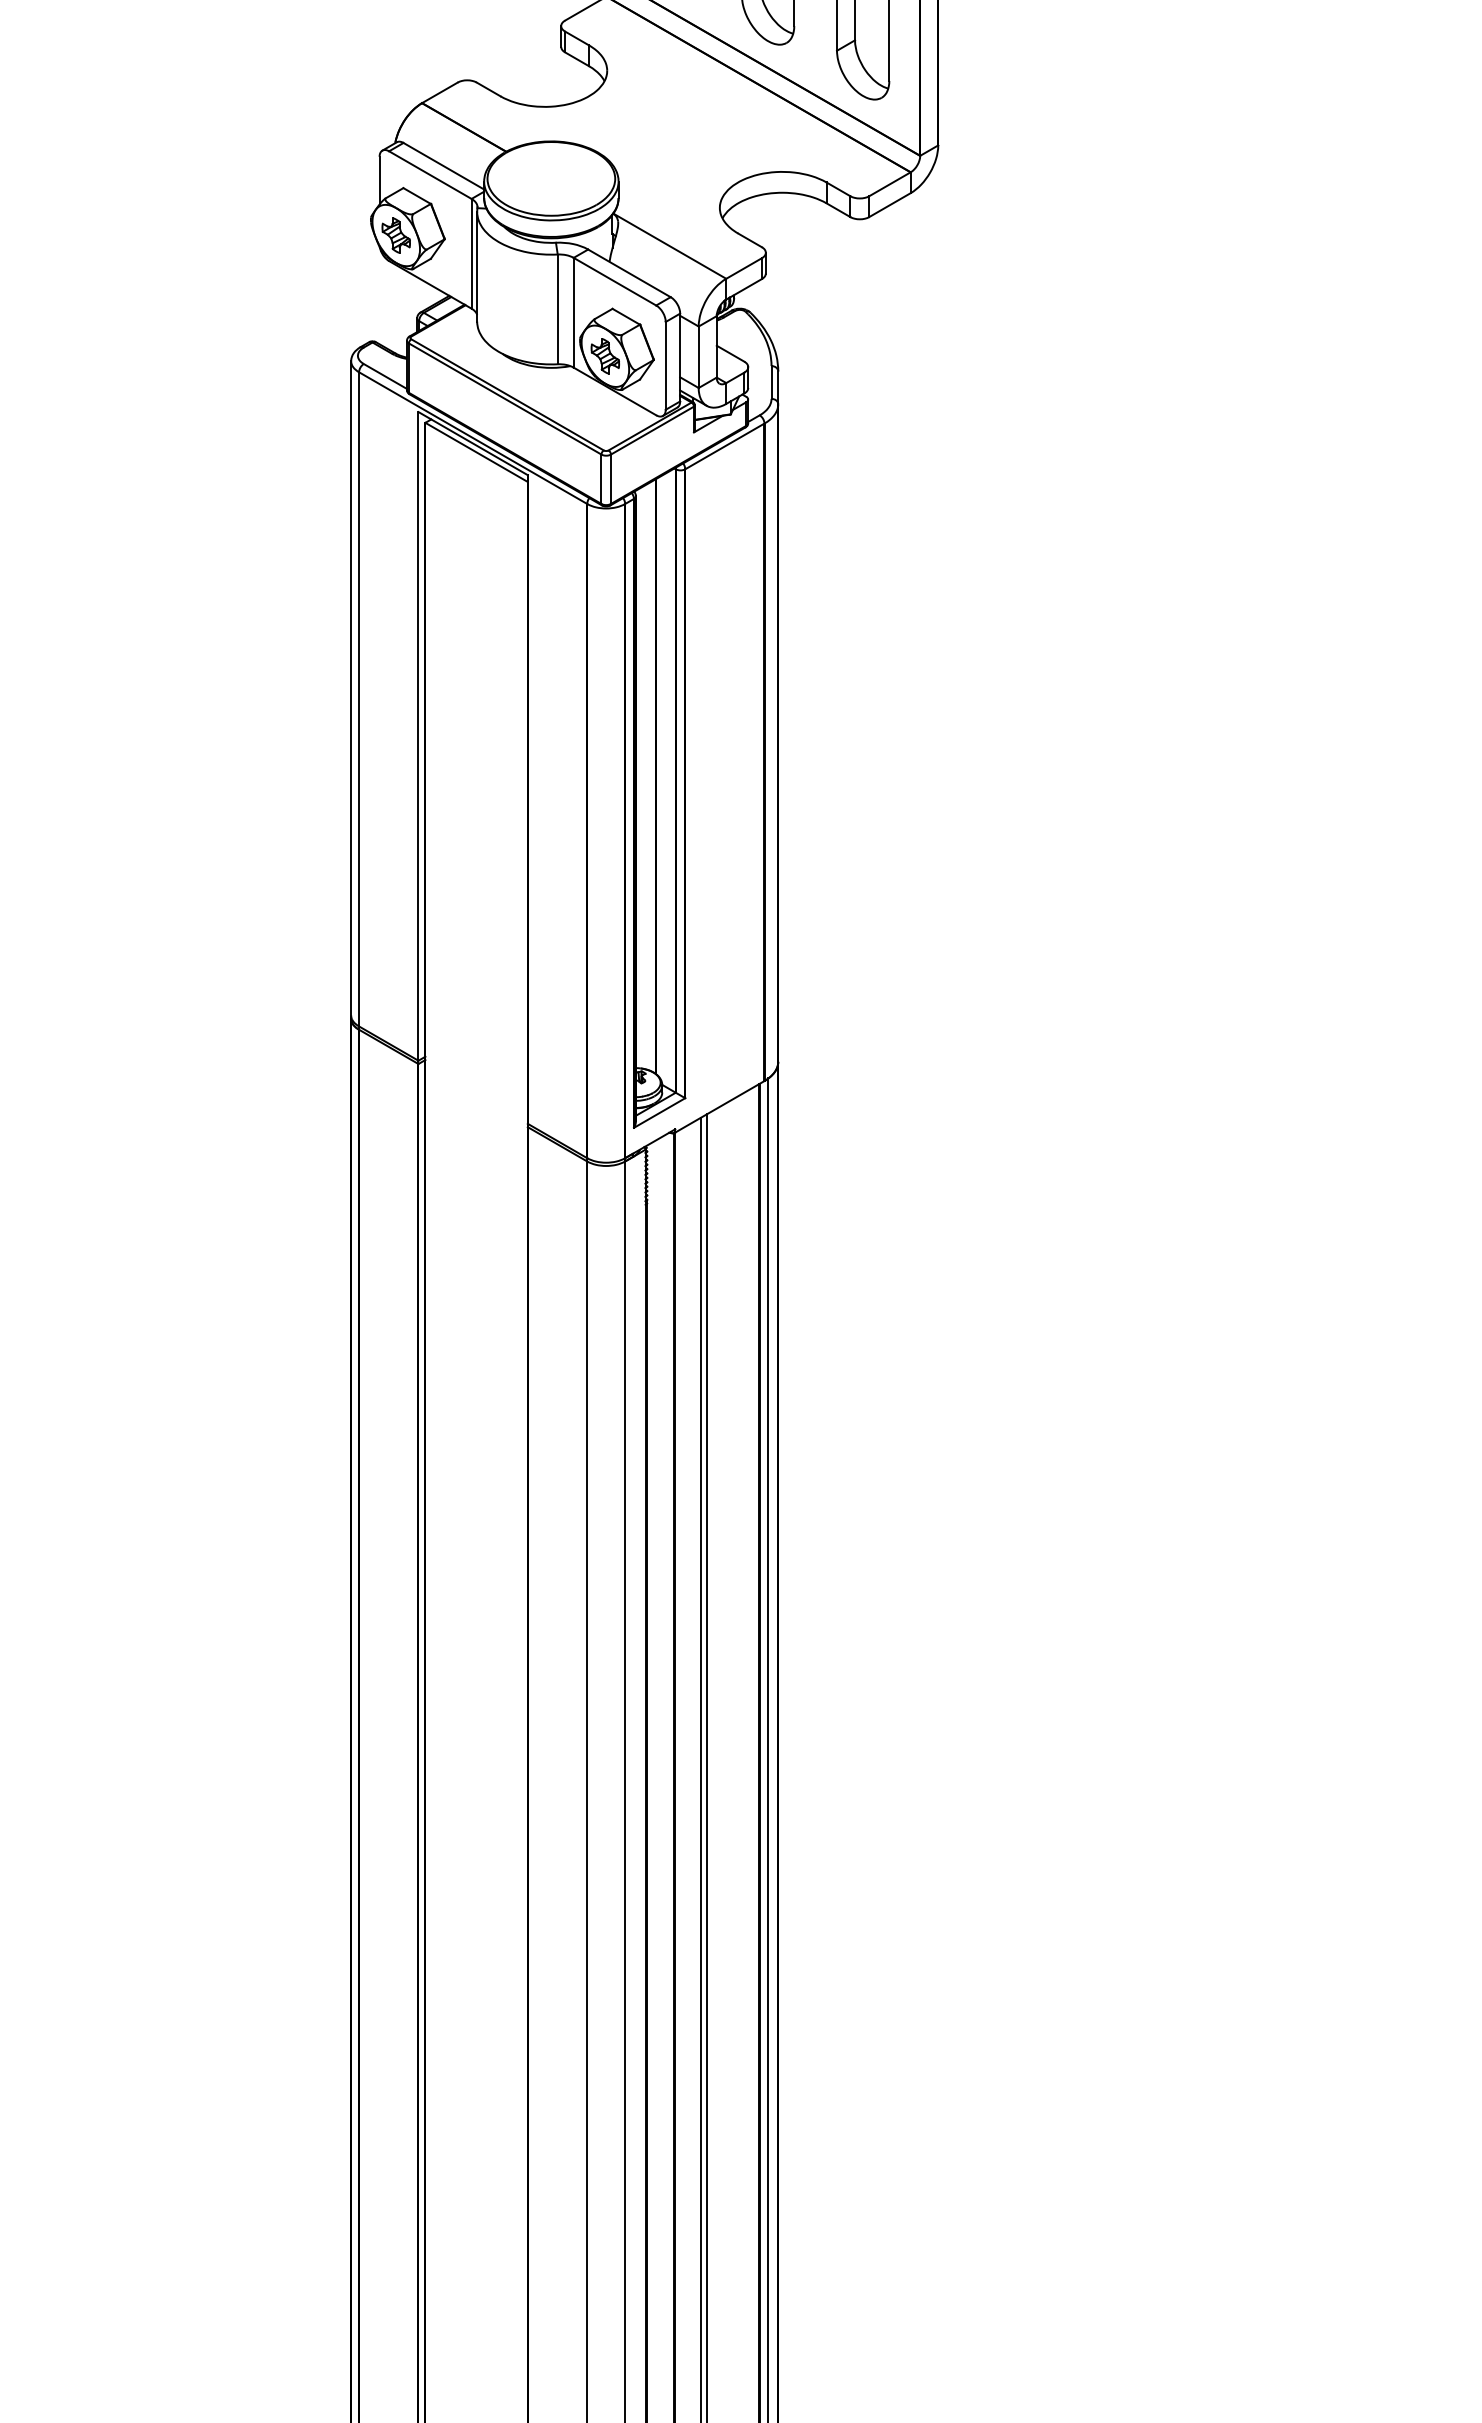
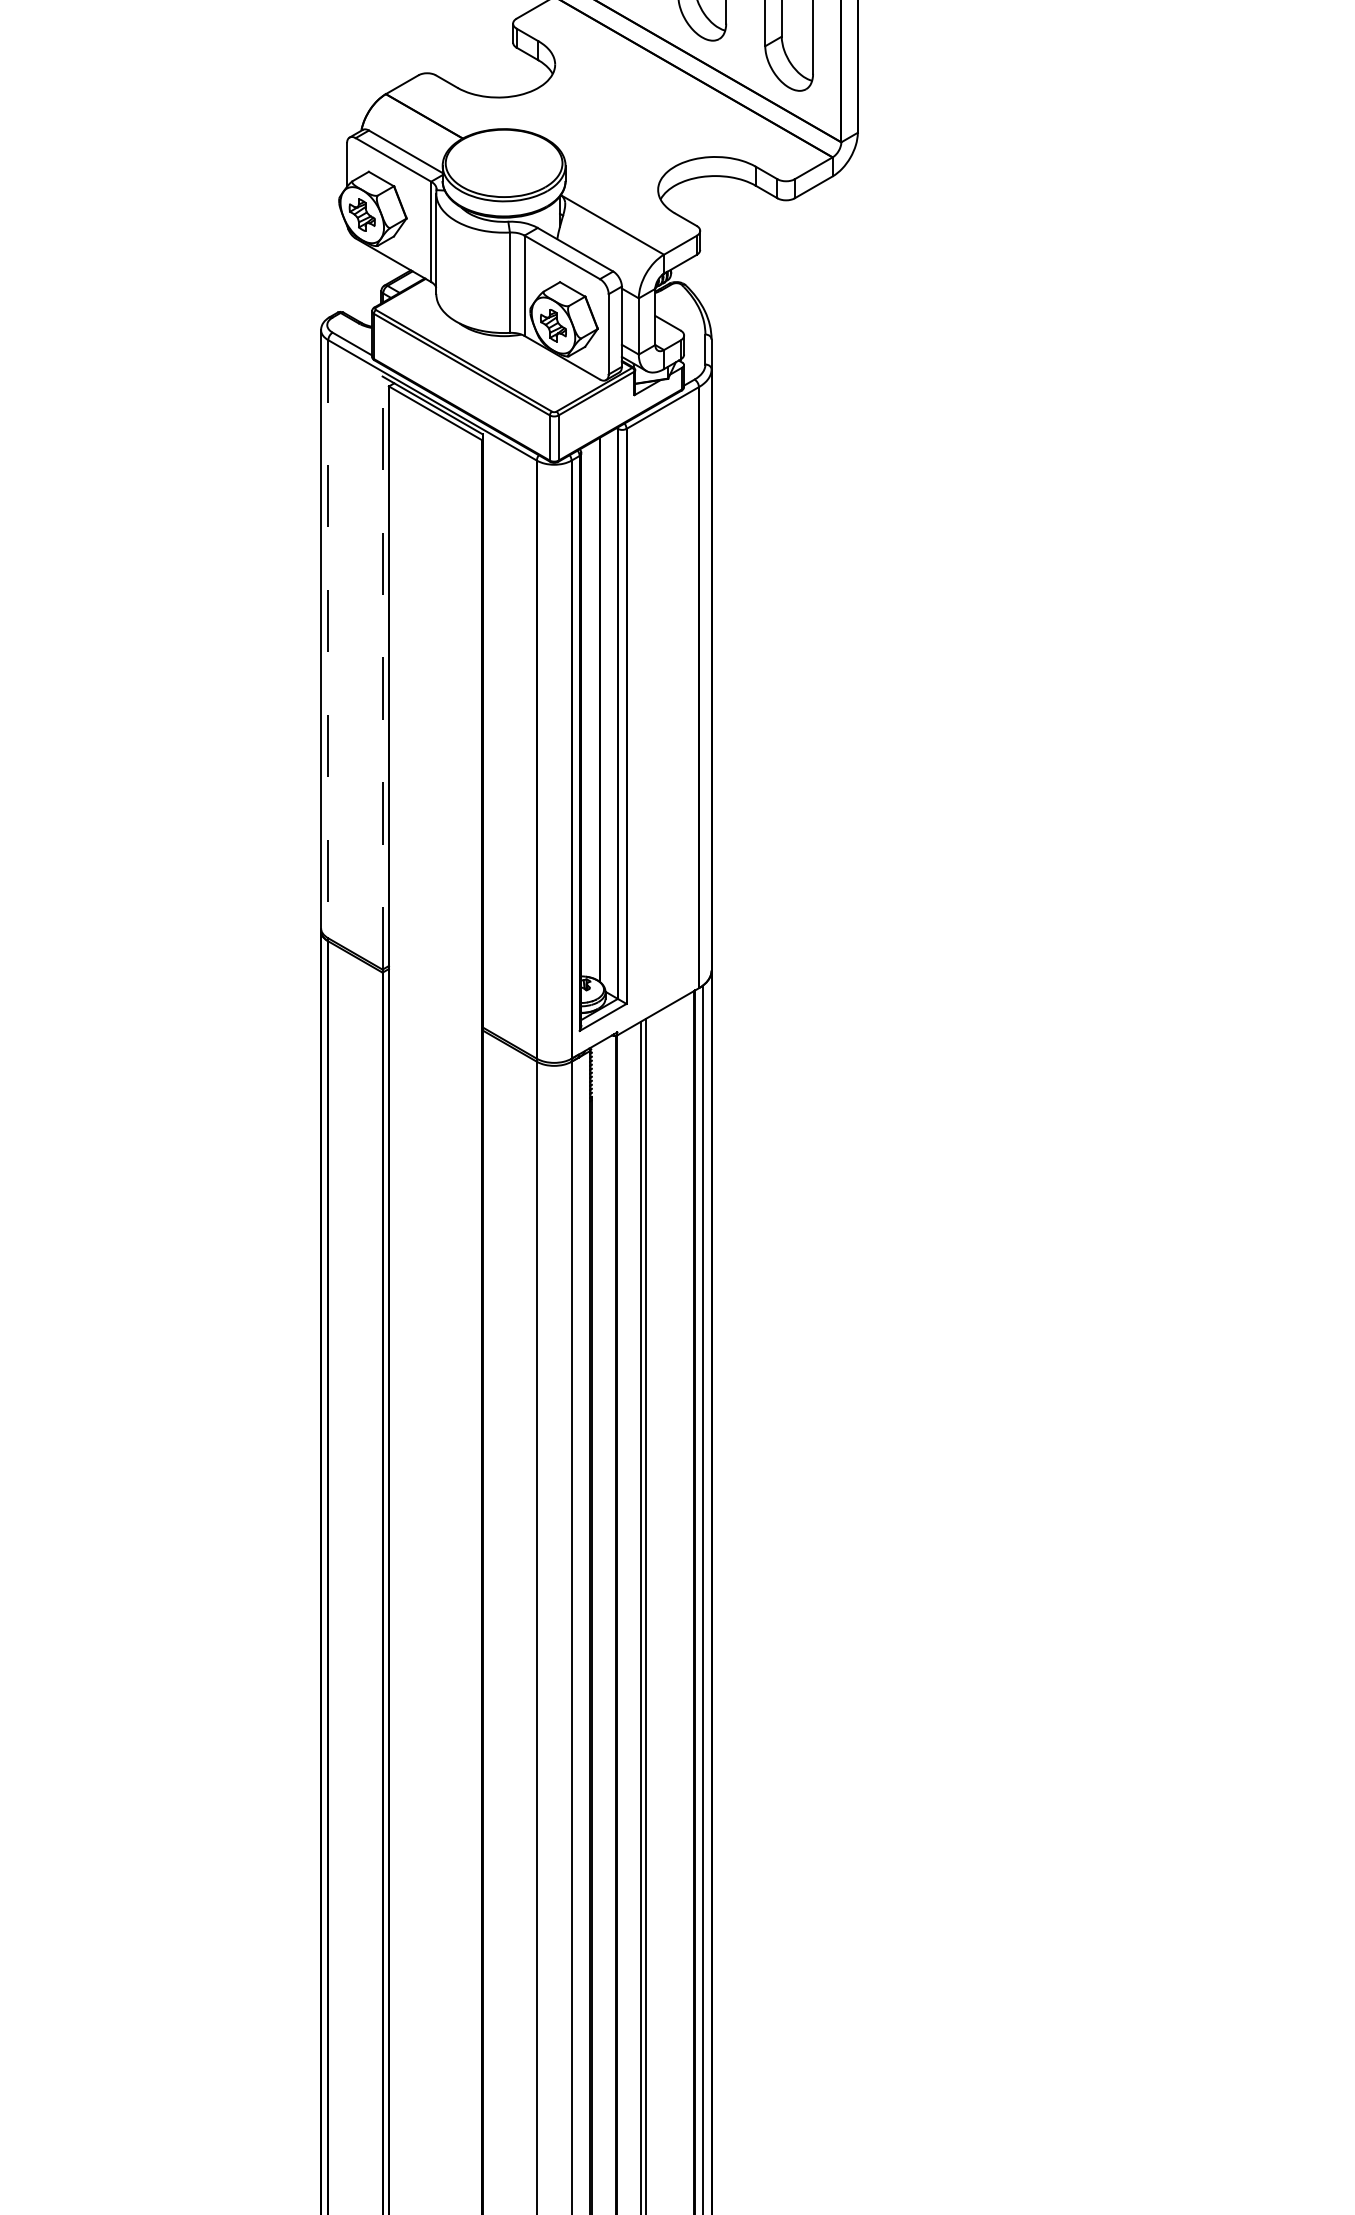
line: (359, 699) -> (328, 639), solid -> dashed
line: (418, 735) -> (382, 672), solid -> dashed

